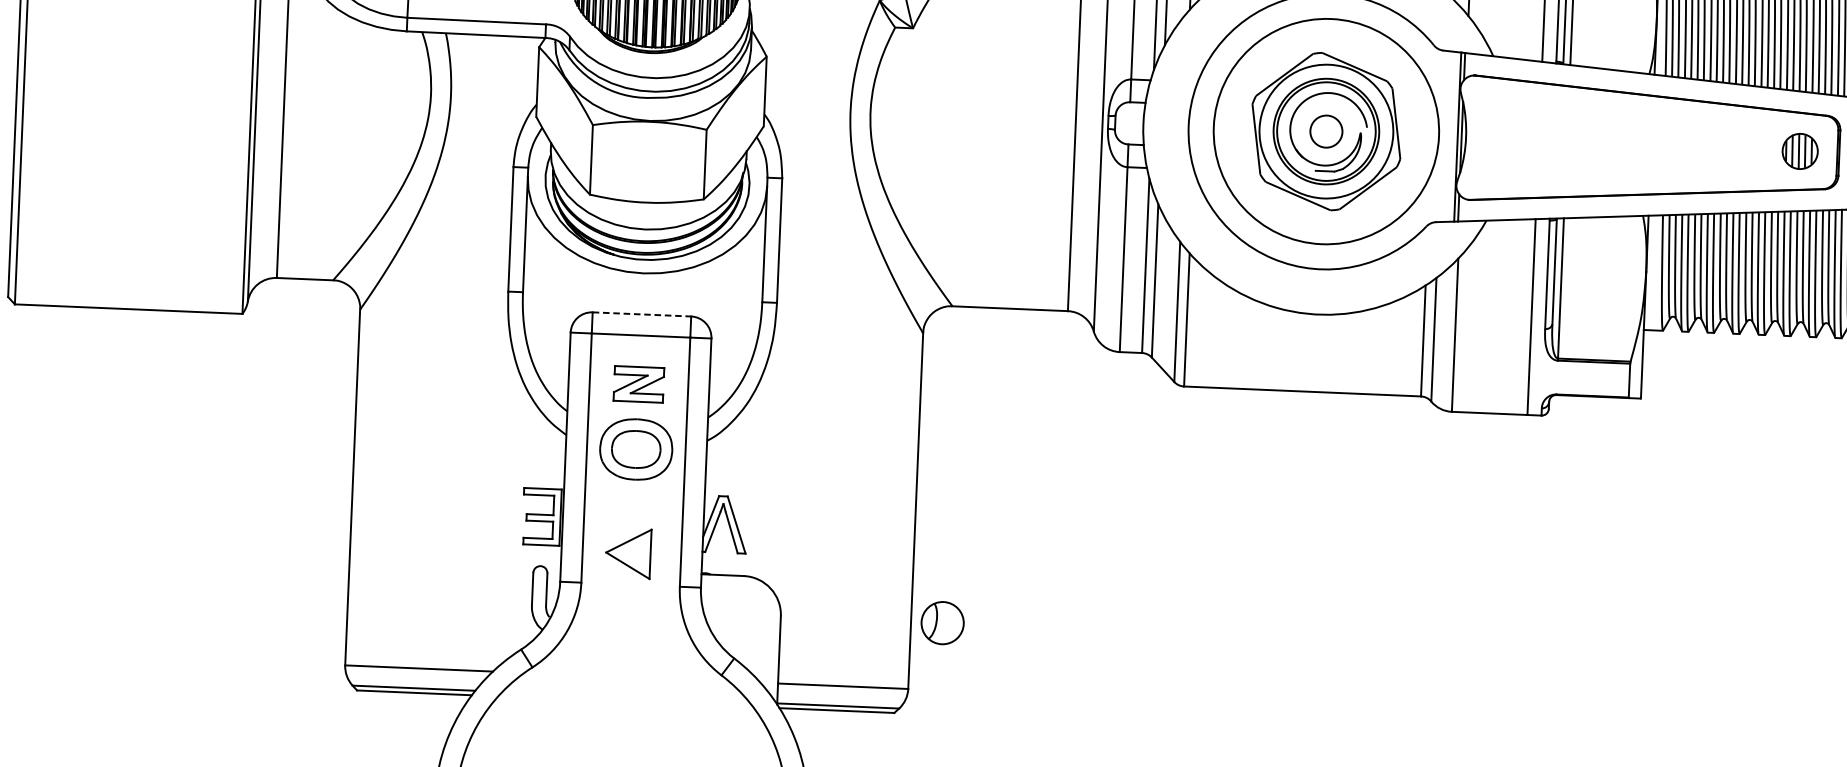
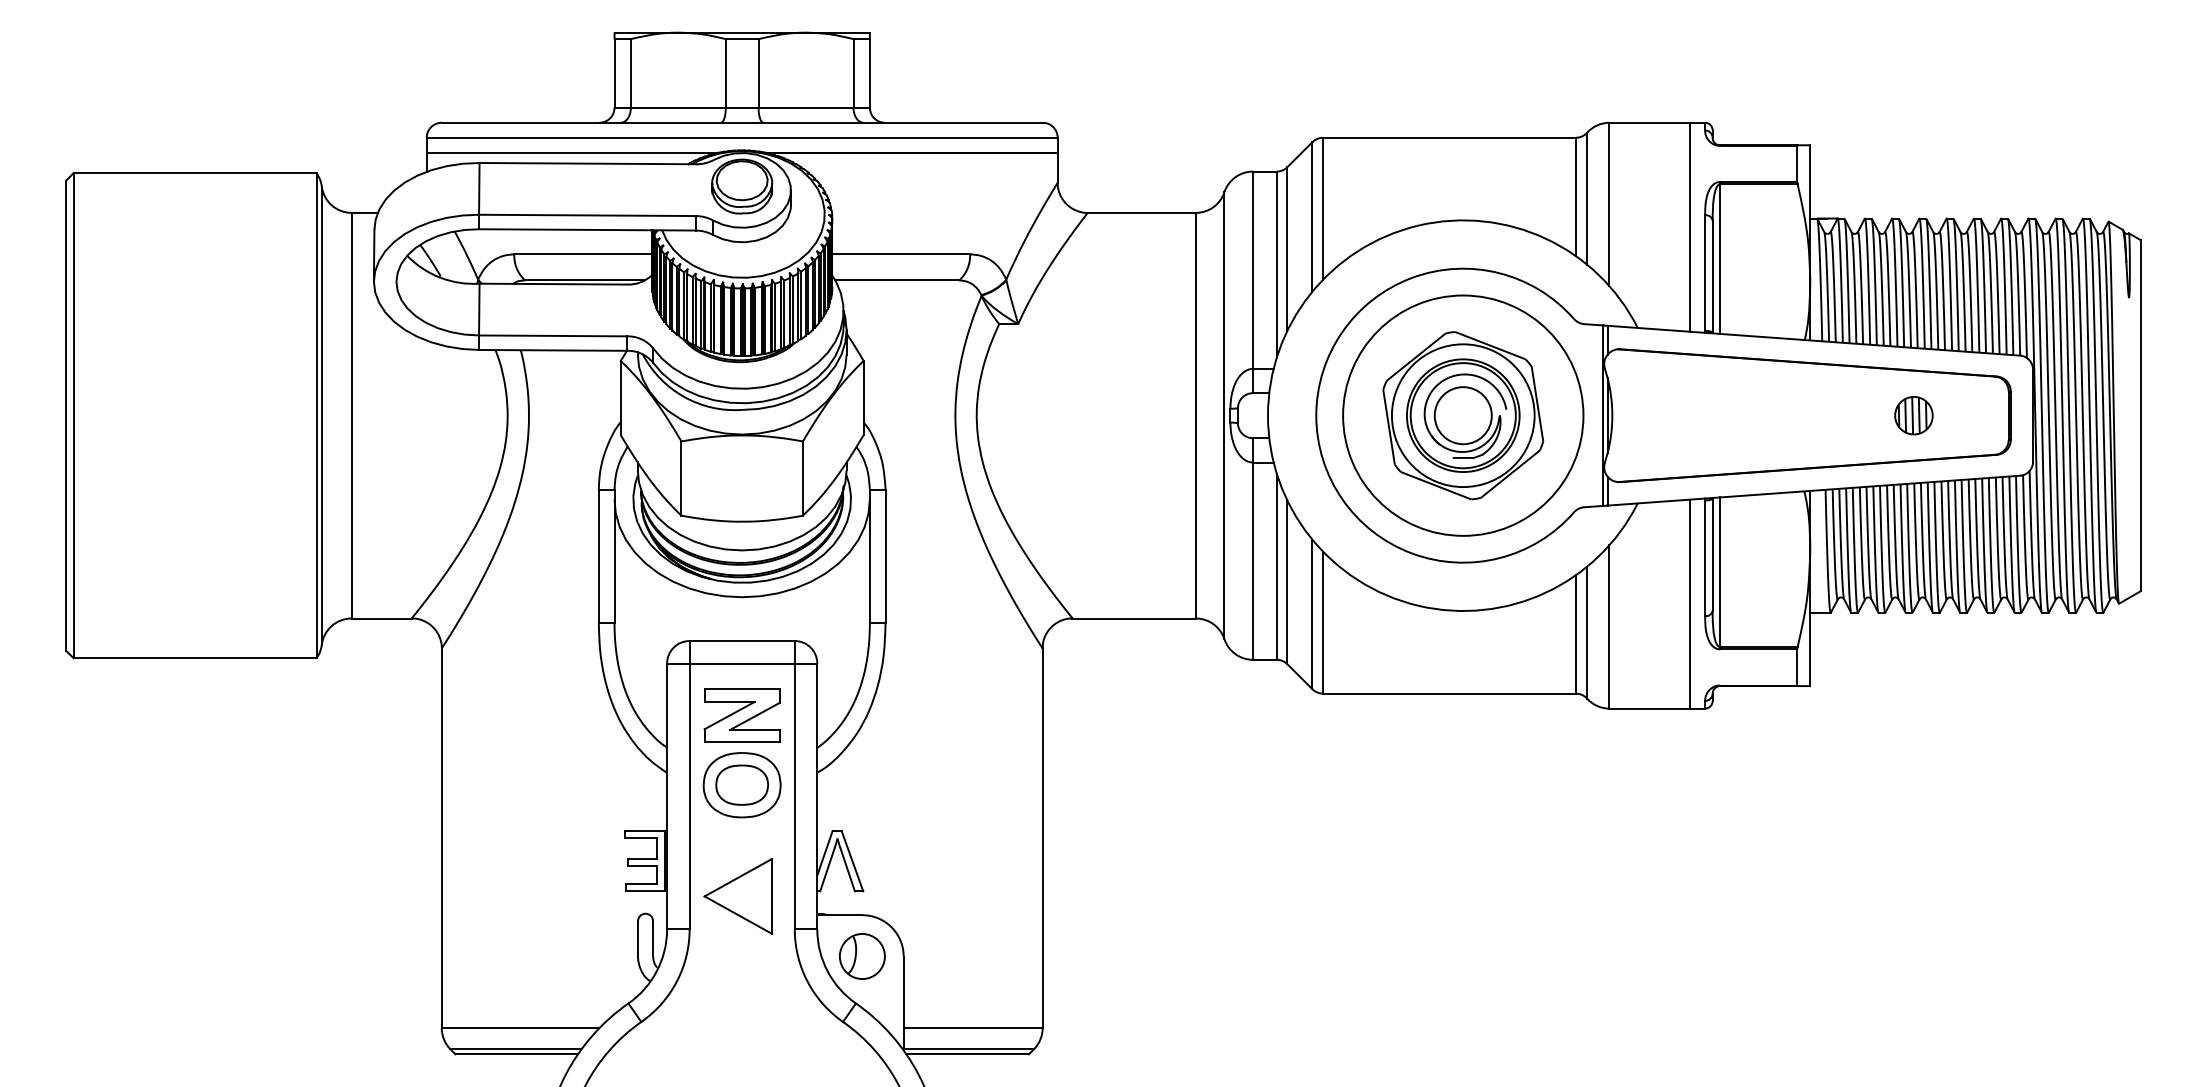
circle: (1325, 131) -> (1462, 415), size x1.67
part: (1799, 151) -> (1913, 415), moved
line: (642, 314) -> (742, 641), dashed -> solid
part: (638, 384) -> (741, 715), size x1.43
part: (628, 552) -> (738, 895), size x1.43
part: (942, 623) -> (862, 956), moved

